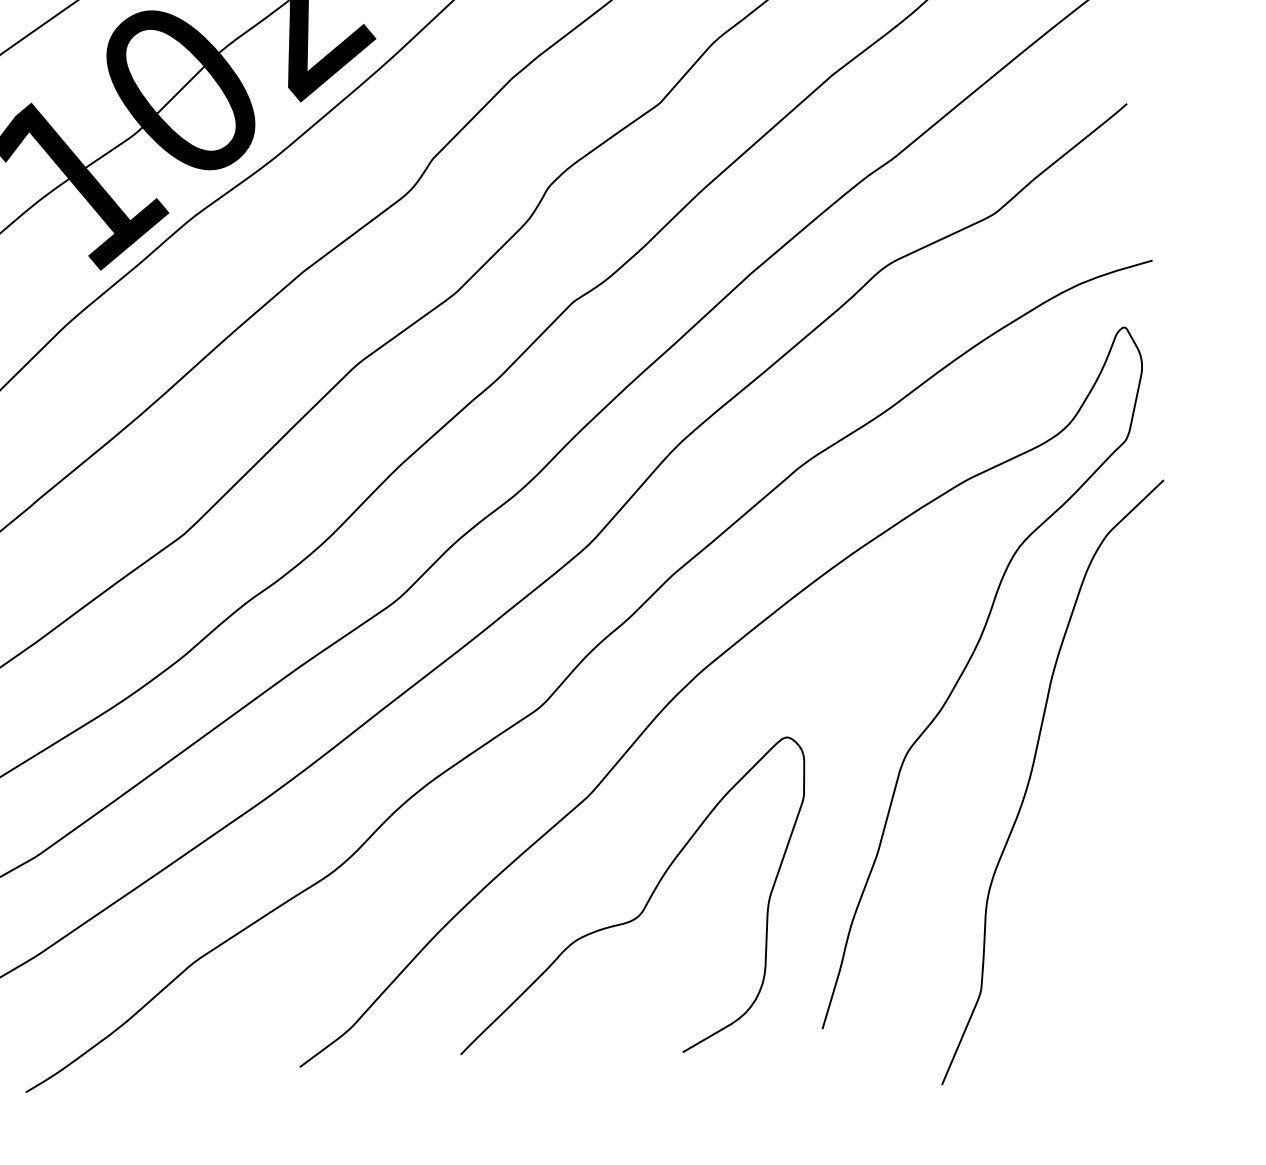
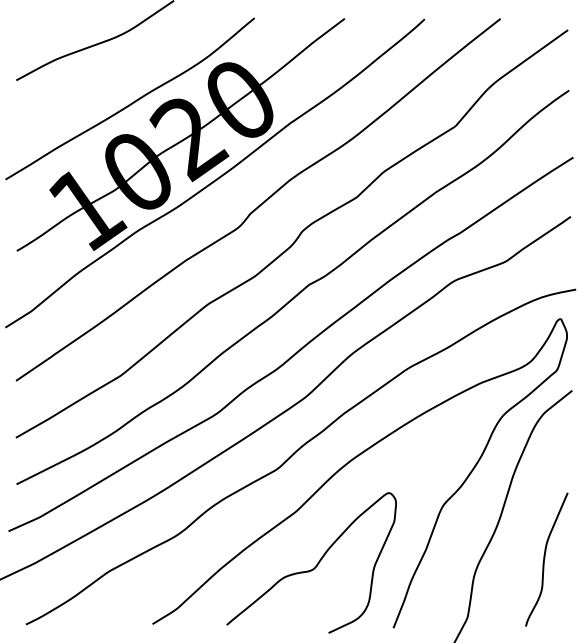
curve: (1138, 848) -> (545, 558), added

